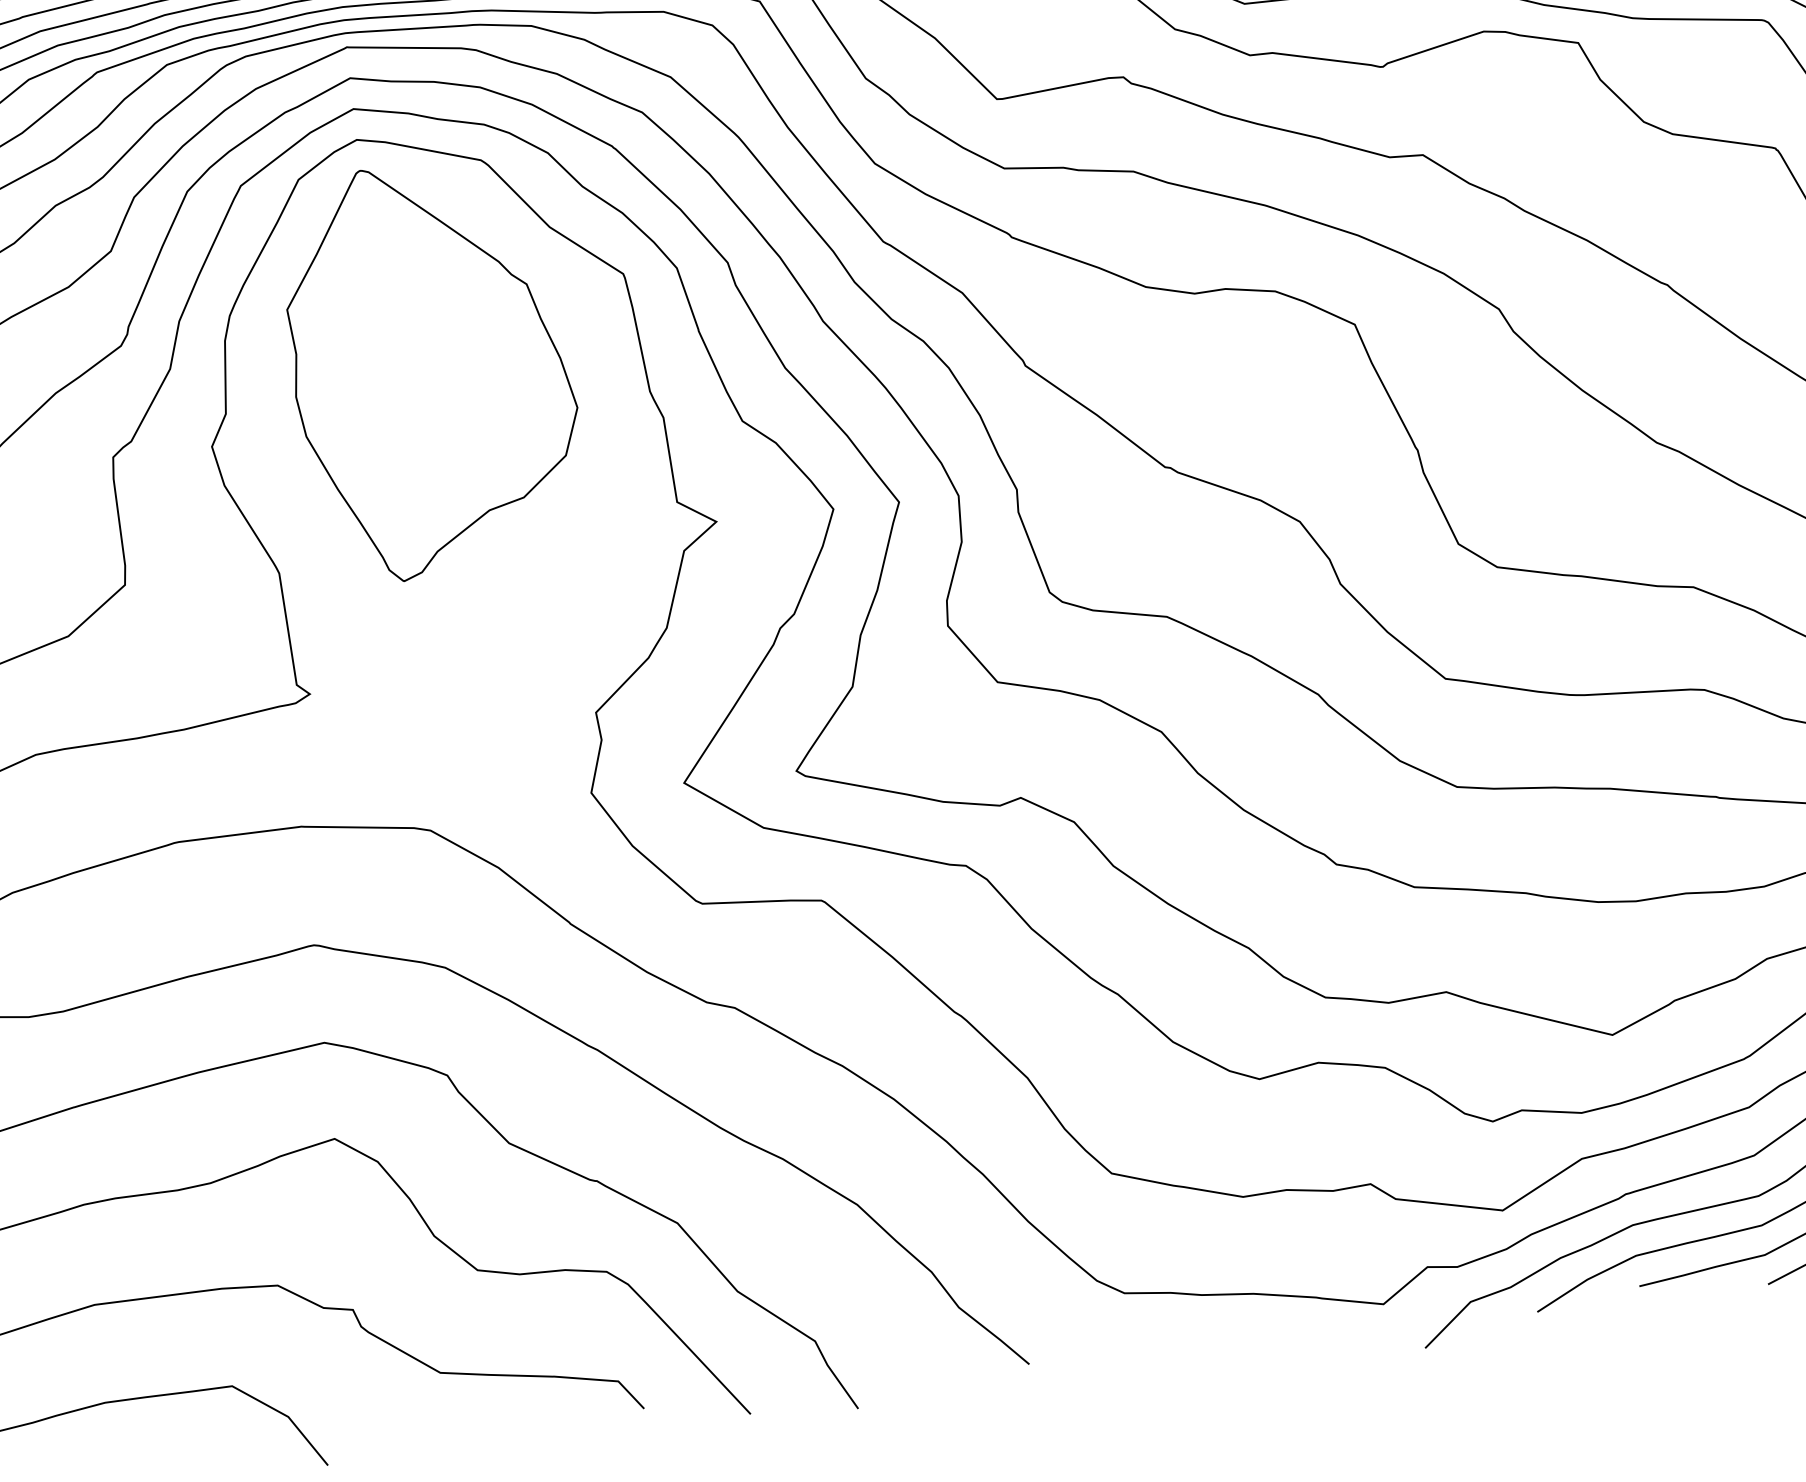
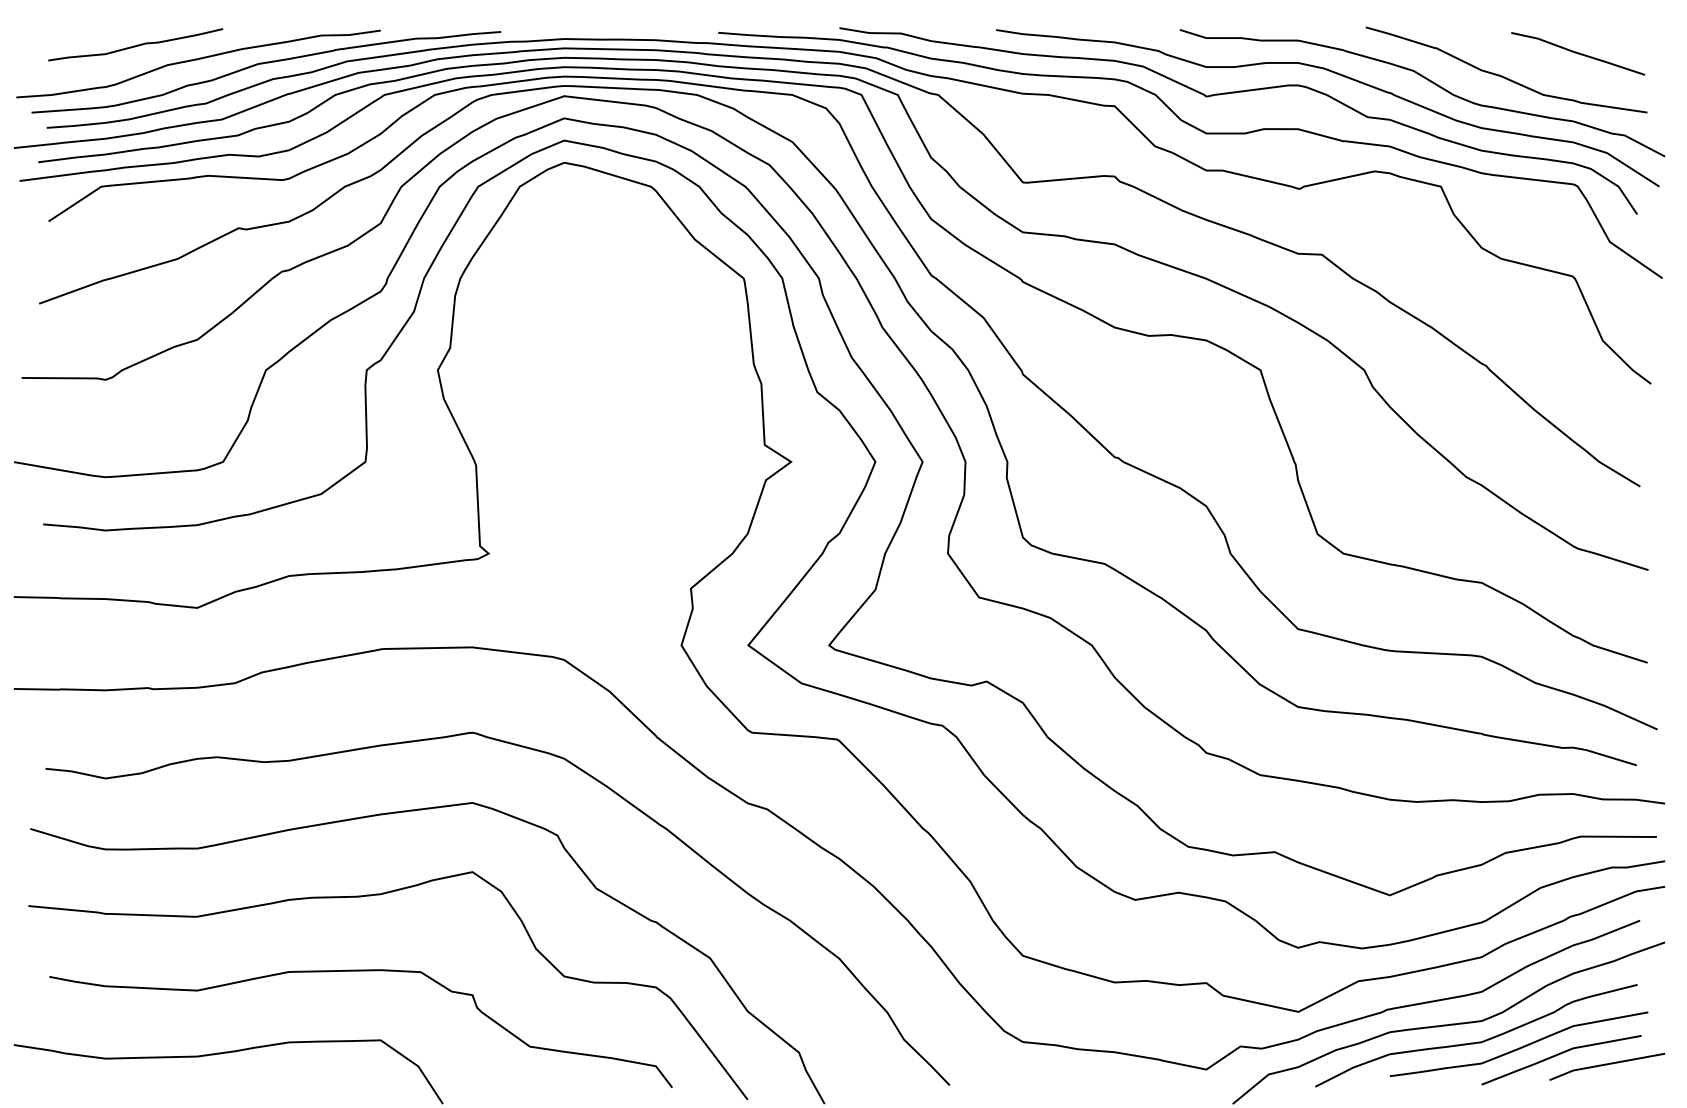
part: (432, 370) -> (600, 332), removed

